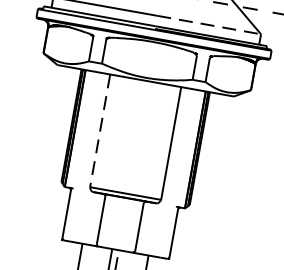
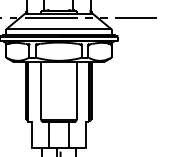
line: (209, 25) -> (85, 29), dashed -> solid
line: (99, 129) -> (40, 90), dashed -> solid

